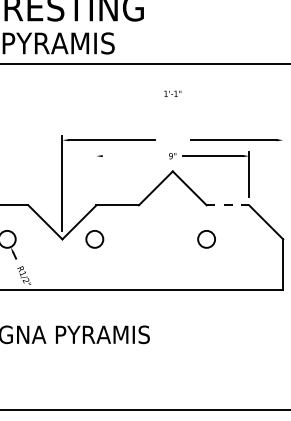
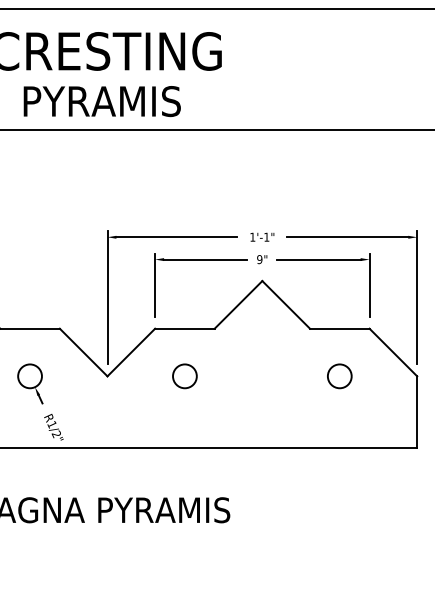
text: (172, 93) -> (262, 236), moved
line: (132, 156) -> (205, 259), added
line: (96, 173) -> (155, 284), added
line: (283, 183) -> (417, 297), added
line: (227, 205) -> (339, 328), dashed -> solid
circle: (94, 239) -> (184, 376), moved
circle: (206, 239) -> (339, 376), moved

